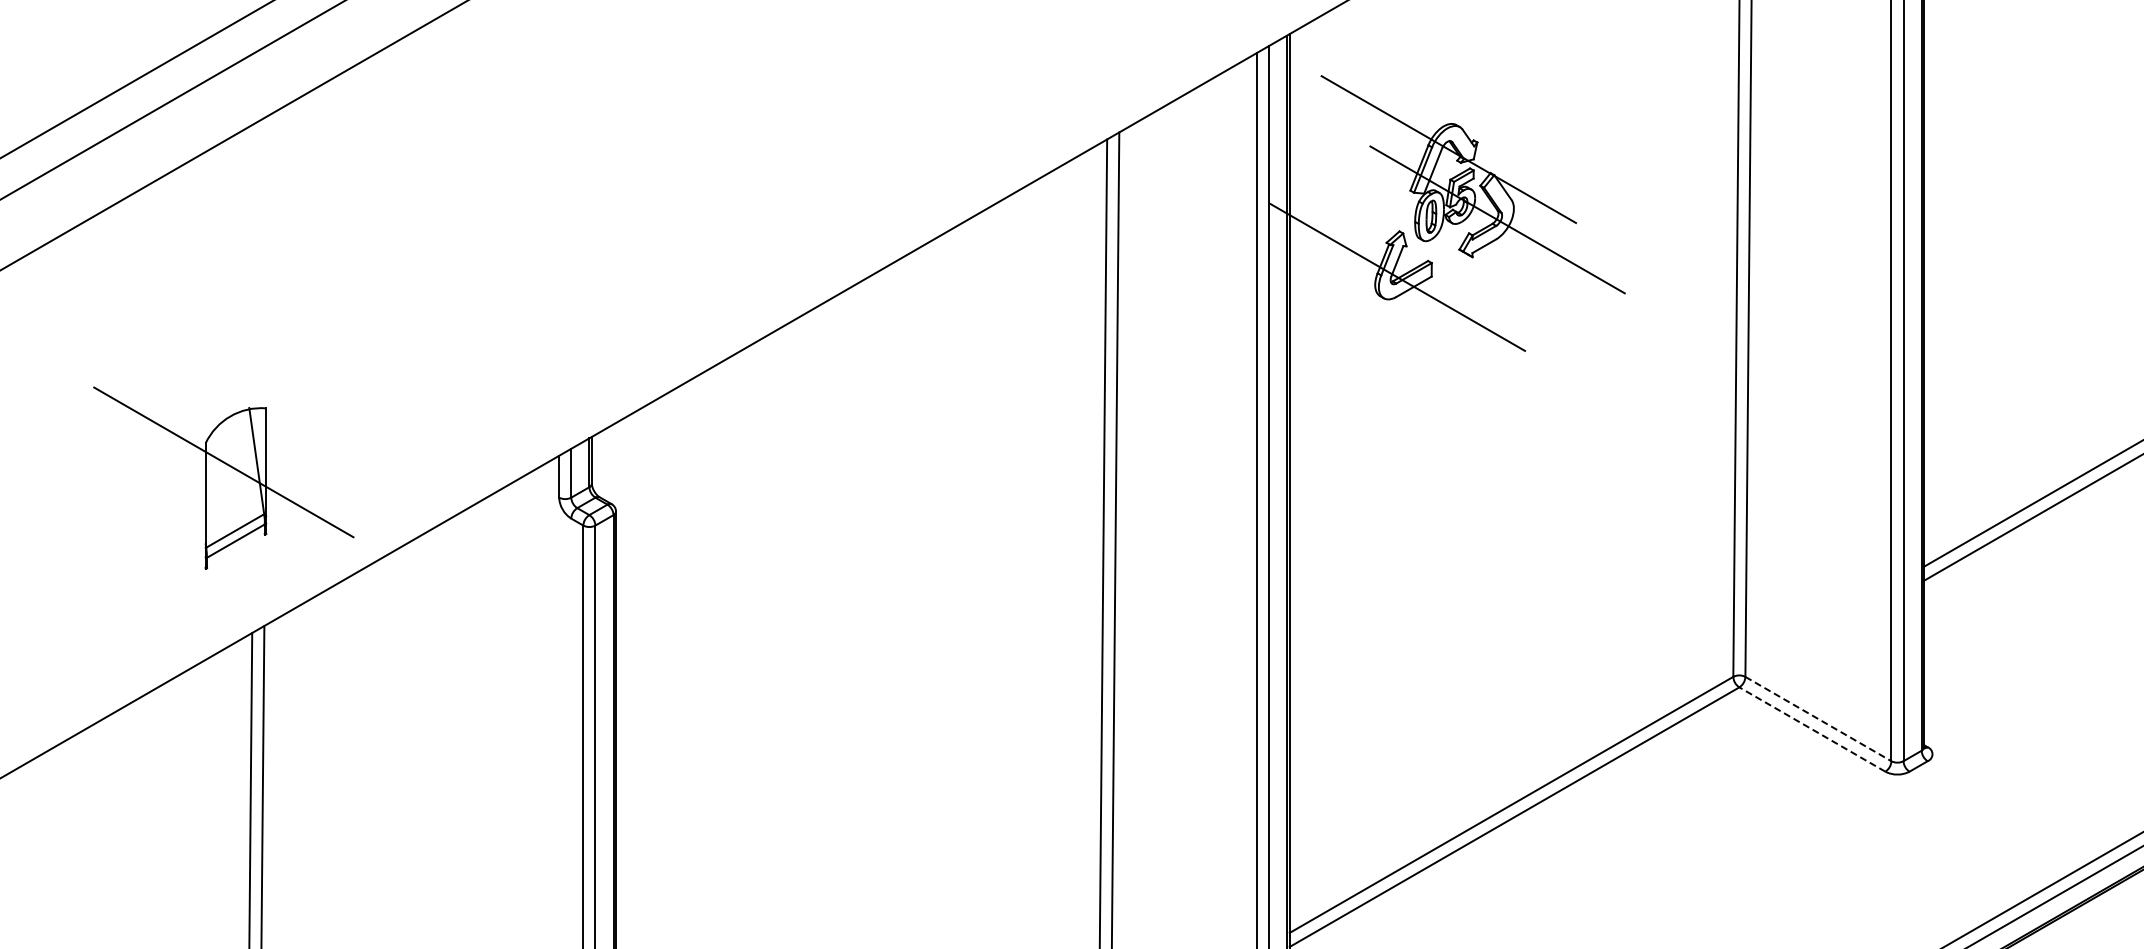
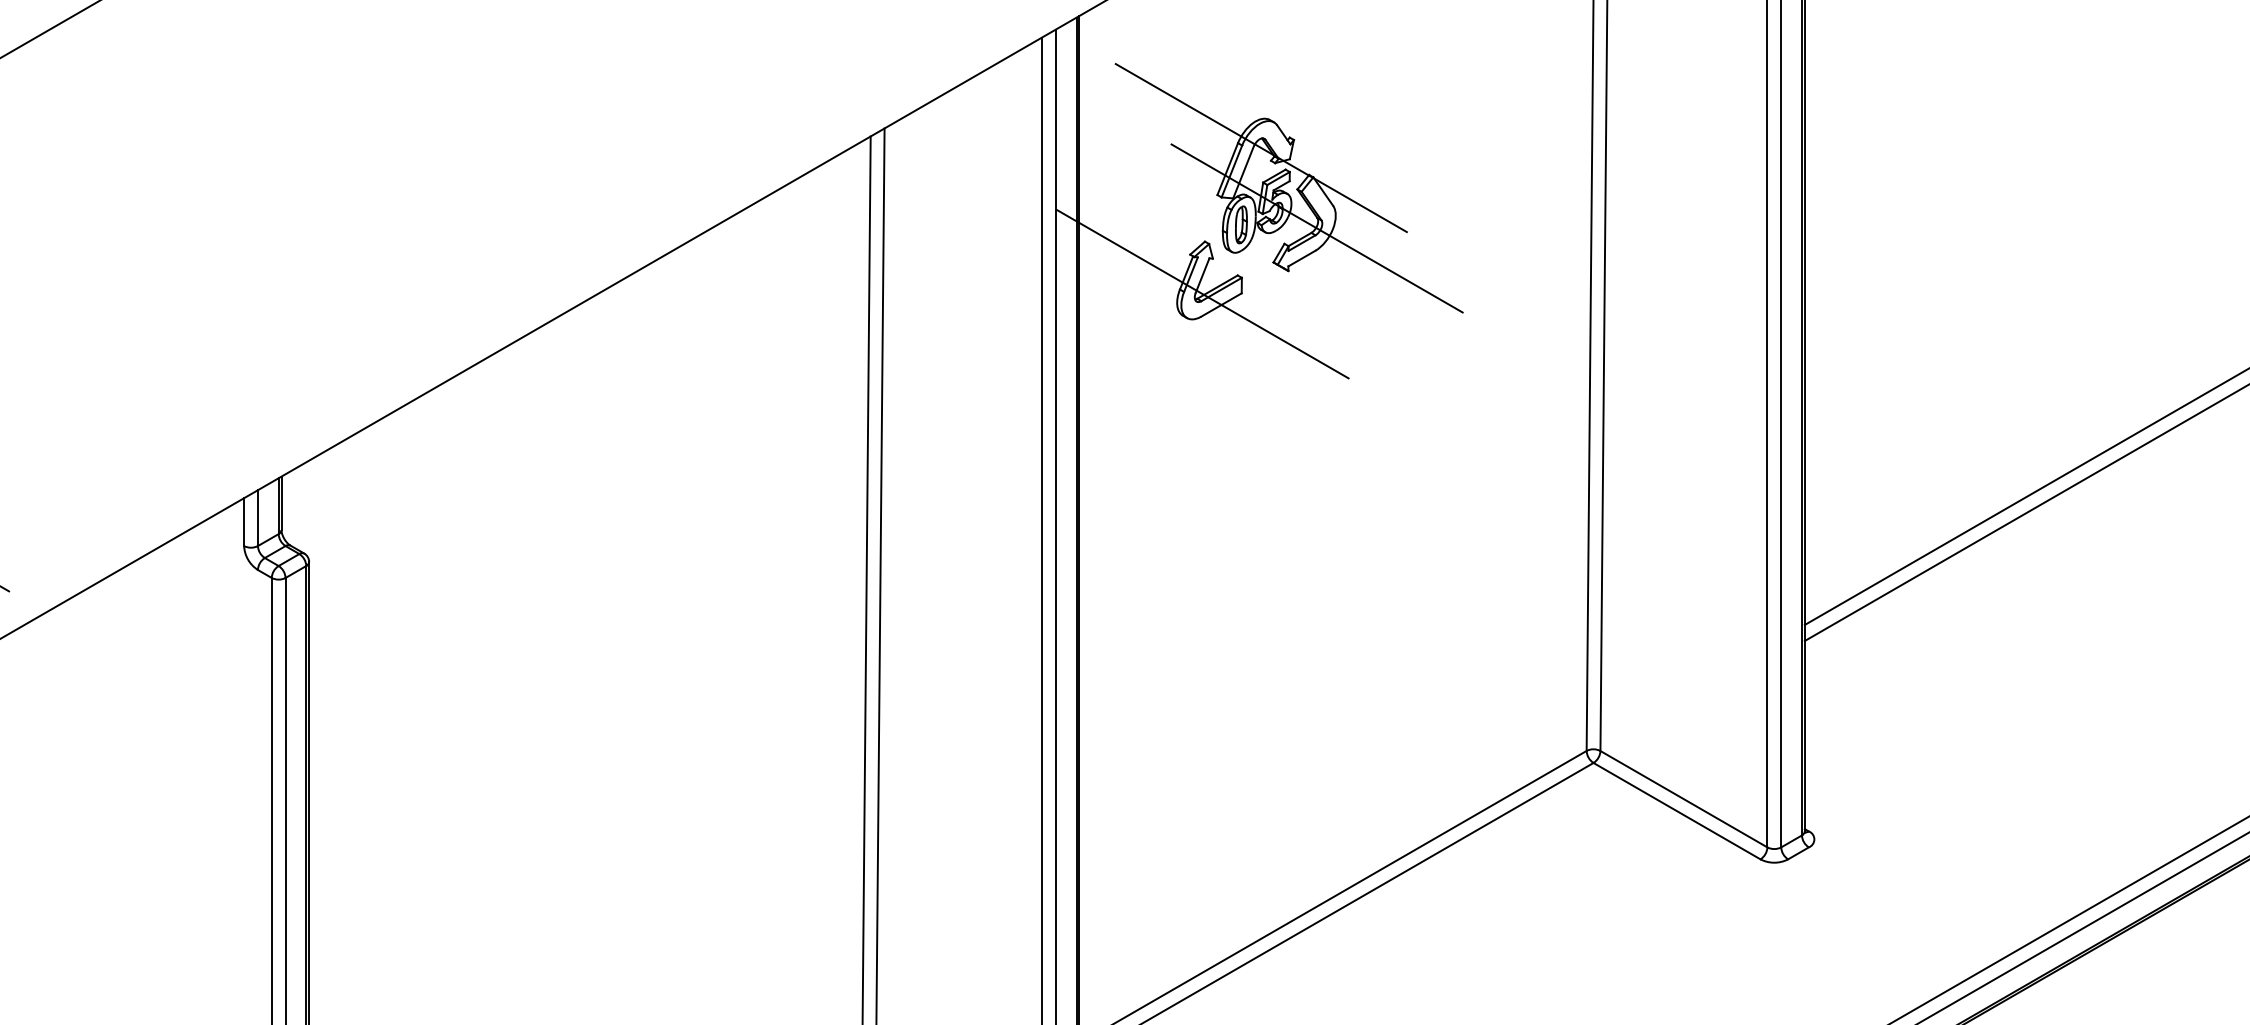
line: (1818, 719) -> (1684, 799), dashed -> solid
line: (1811, 729) -> (1676, 811), dashed -> solid

